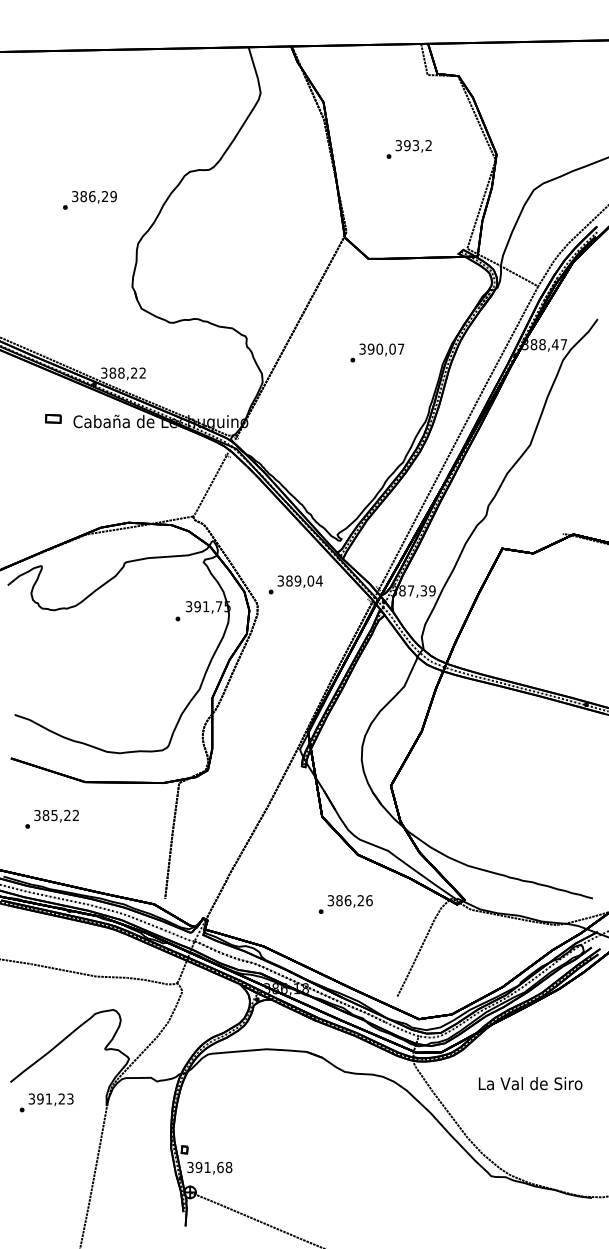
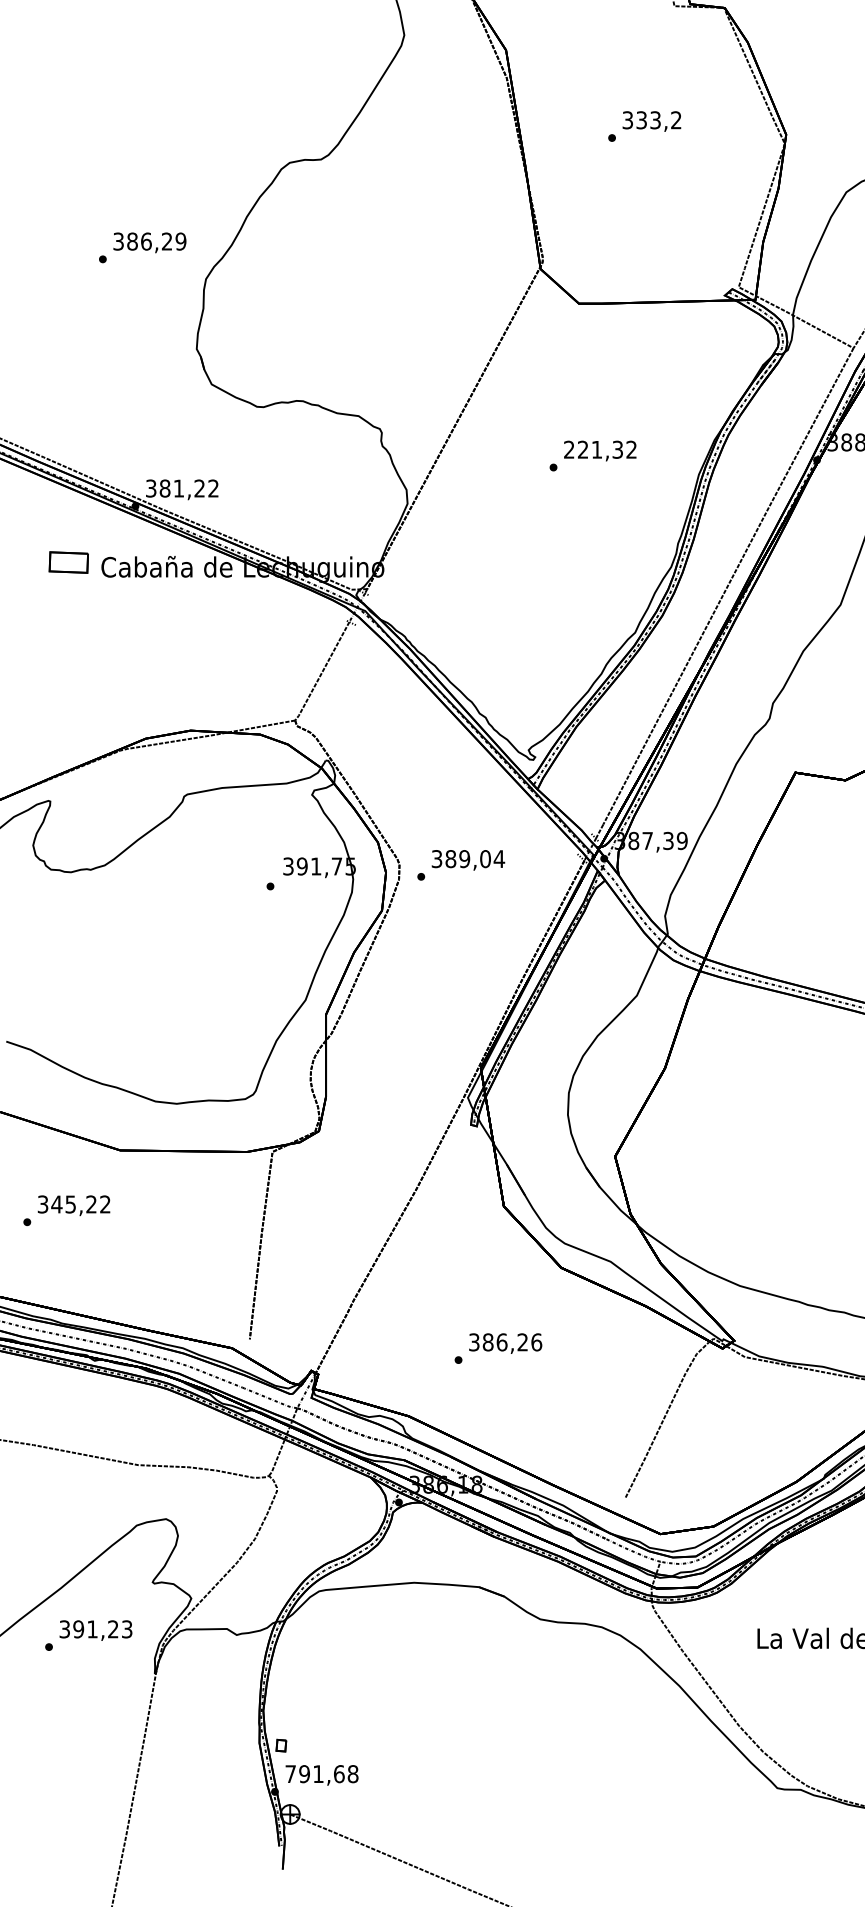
text: (407, 145) -> (641, 120), 393,2 -> 333,2
text: (89, 200) -> (141, 248), moved
text: (381, 348) -> (599, 448), 390,07 -> 221,32
text: (121, 372) -> (179, 487), 388,22 -> 381,22
part: (53, 418) -> (69, 561), size x1.6
text: (295, 584) -> (460, 864), moved
text: (45, 815) -> (56, 1204), 385,22 -> 345,22
text: (345, 904) -> (497, 1348), moved
text: (46, 1102) -> (88, 1634), moved
text: (190, 1167) -> (290, 1774), 391,68 -> 791,68

